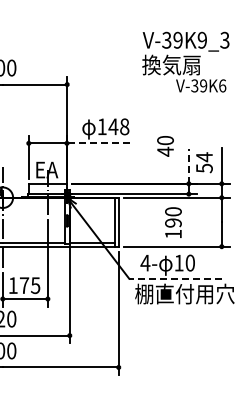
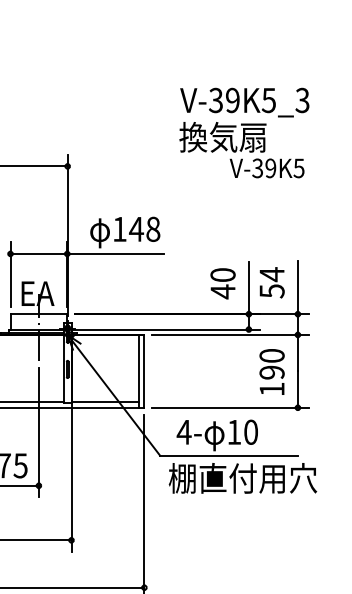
text: (201, 39) -> (267, 99), V-39K9_3 -> V-39K5_3
text: (222, 85) -> (298, 167), V-39K6 -> V-39K5
line: (99, 143) -> (115, 254), dashed -> solid
text: (165, 146) -> (223, 283), moved
line: (188, 166) -> (248, 288), dashed -> solid
text: (173, 222) -> (272, 371), moved
line: (175, 278) -> (228, 455), dashed -> solid

